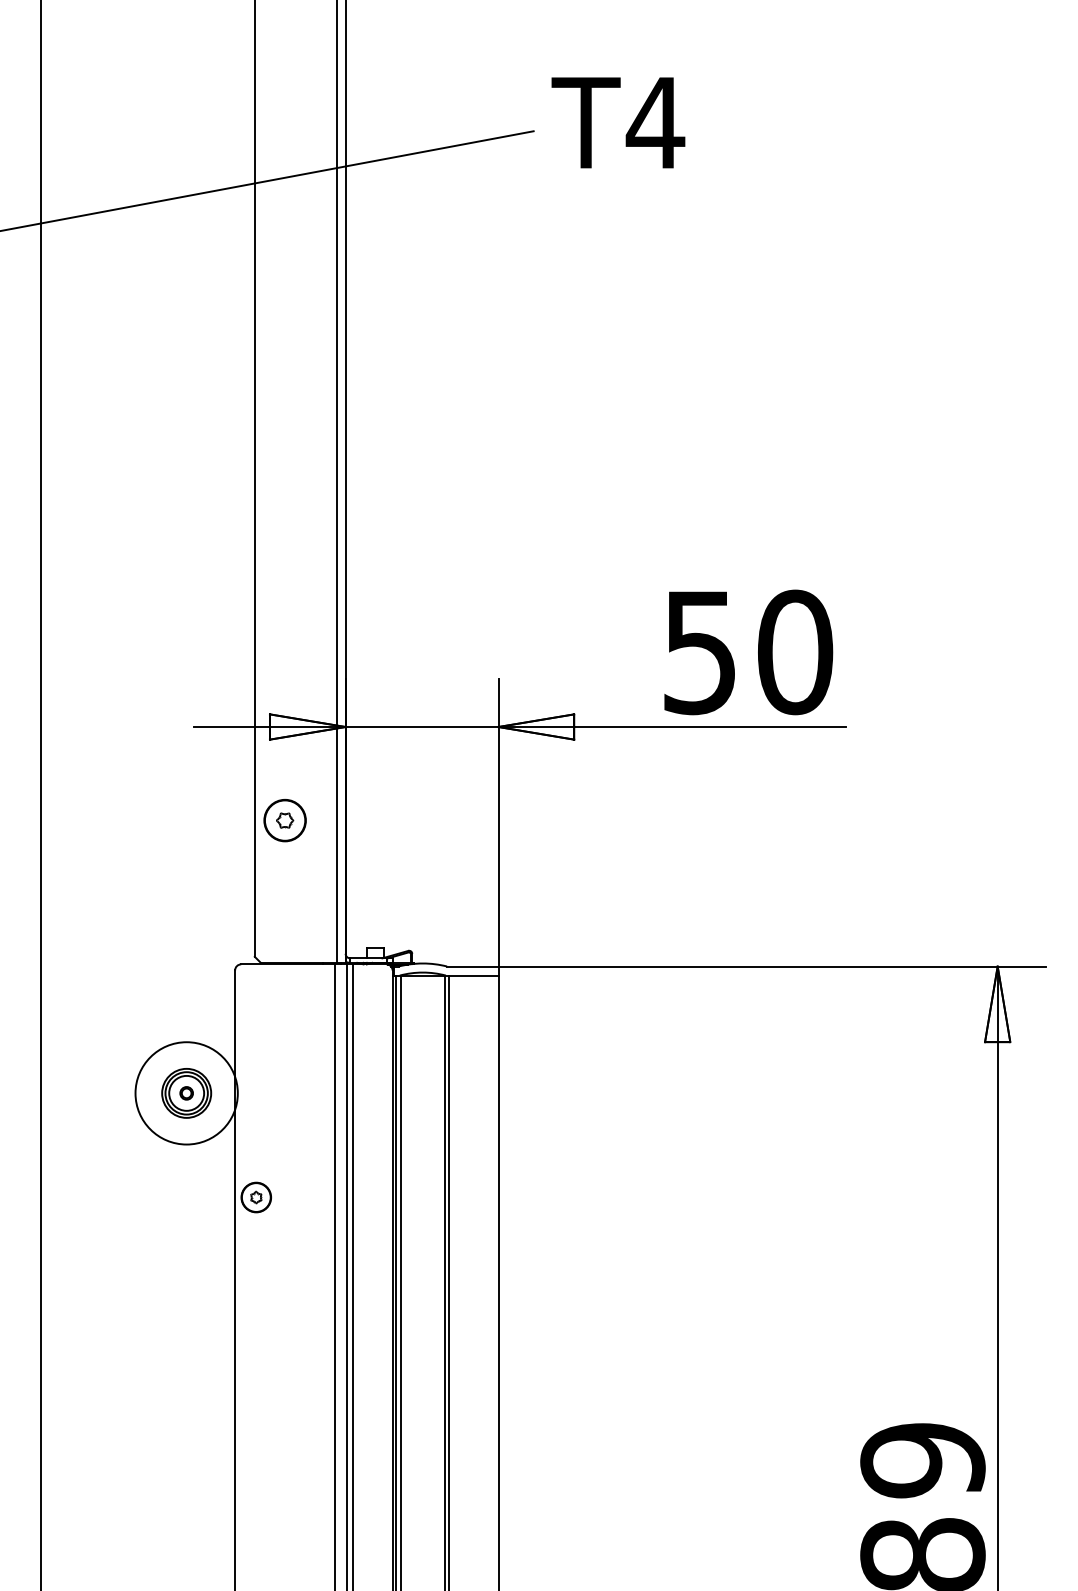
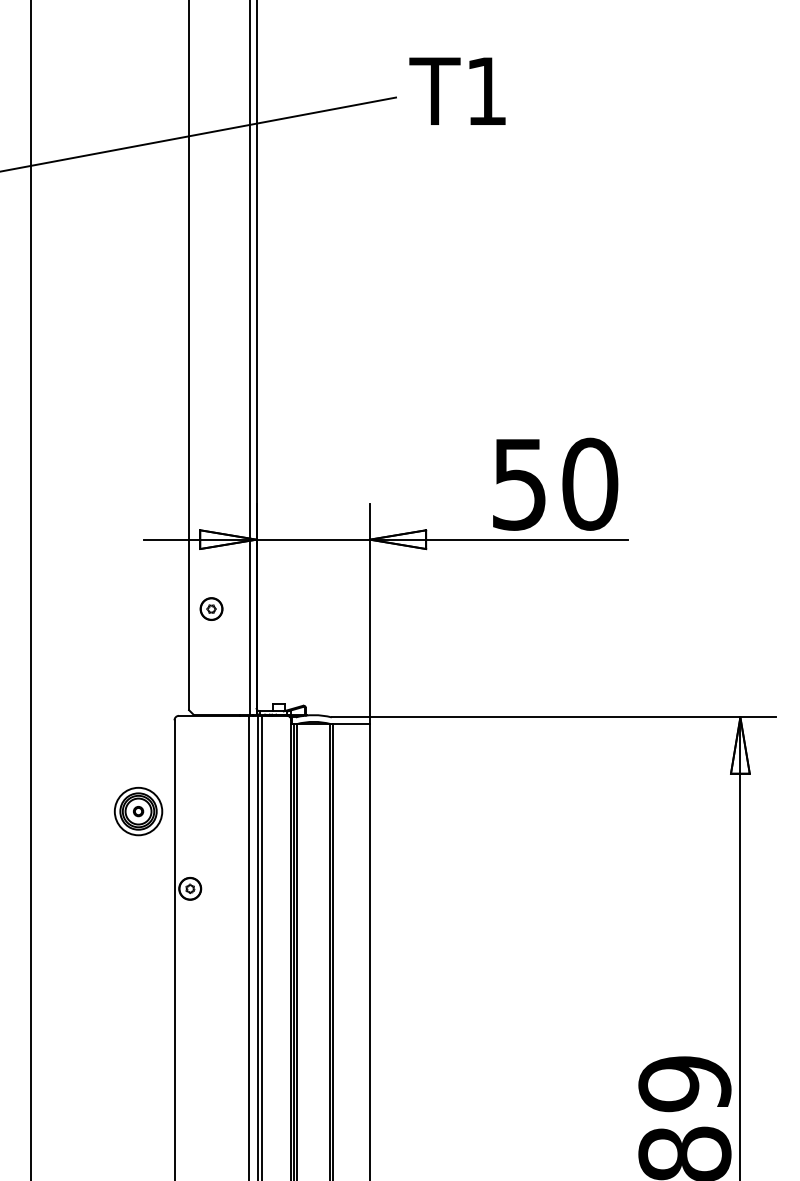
text: (655, 122) -> (486, 91), T4 -> T1
part: (284, 820) -> (211, 609), size x0.71
circle: (186, 1093) -> (138, 811), size x0.62

